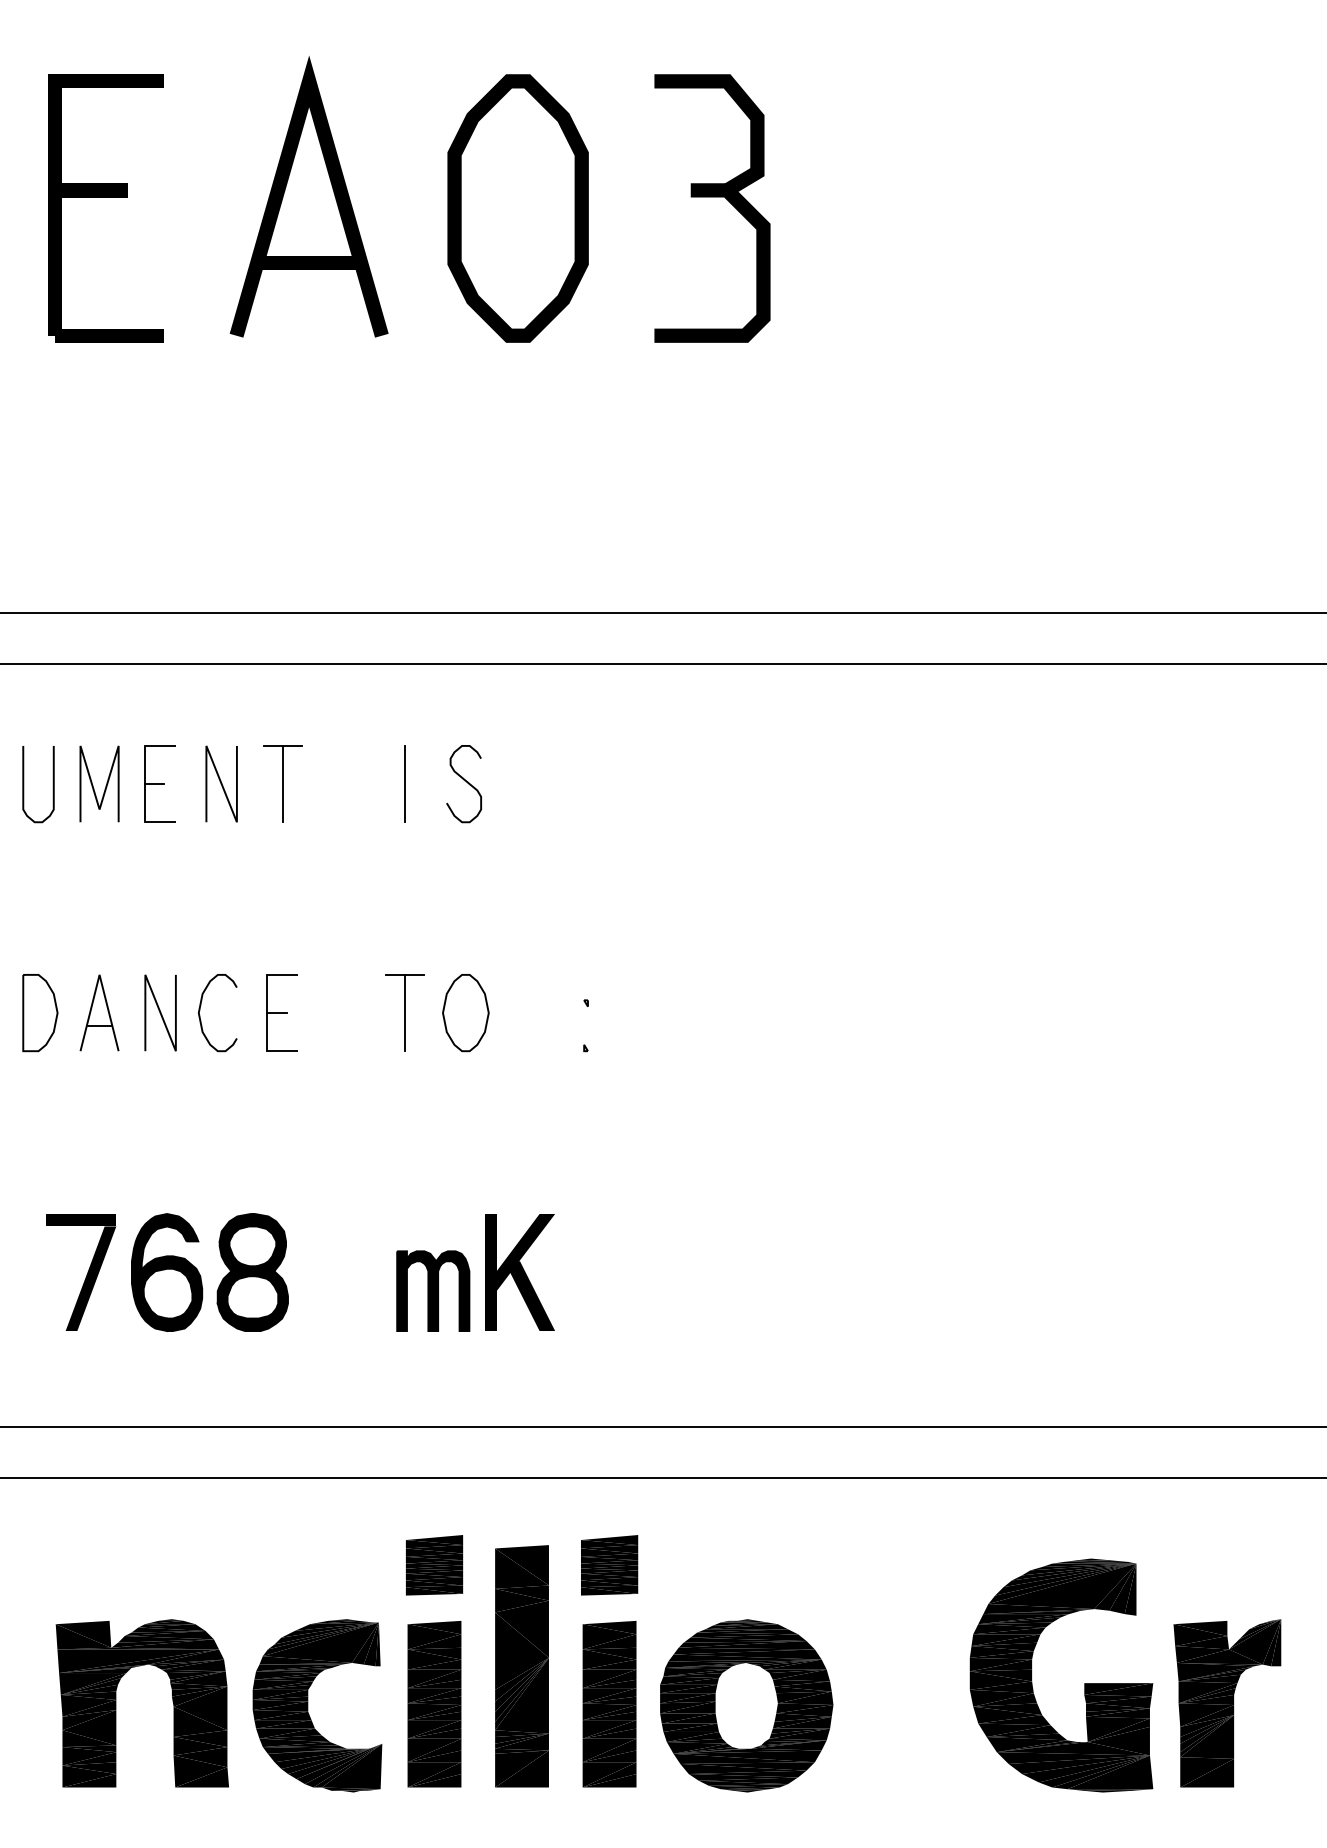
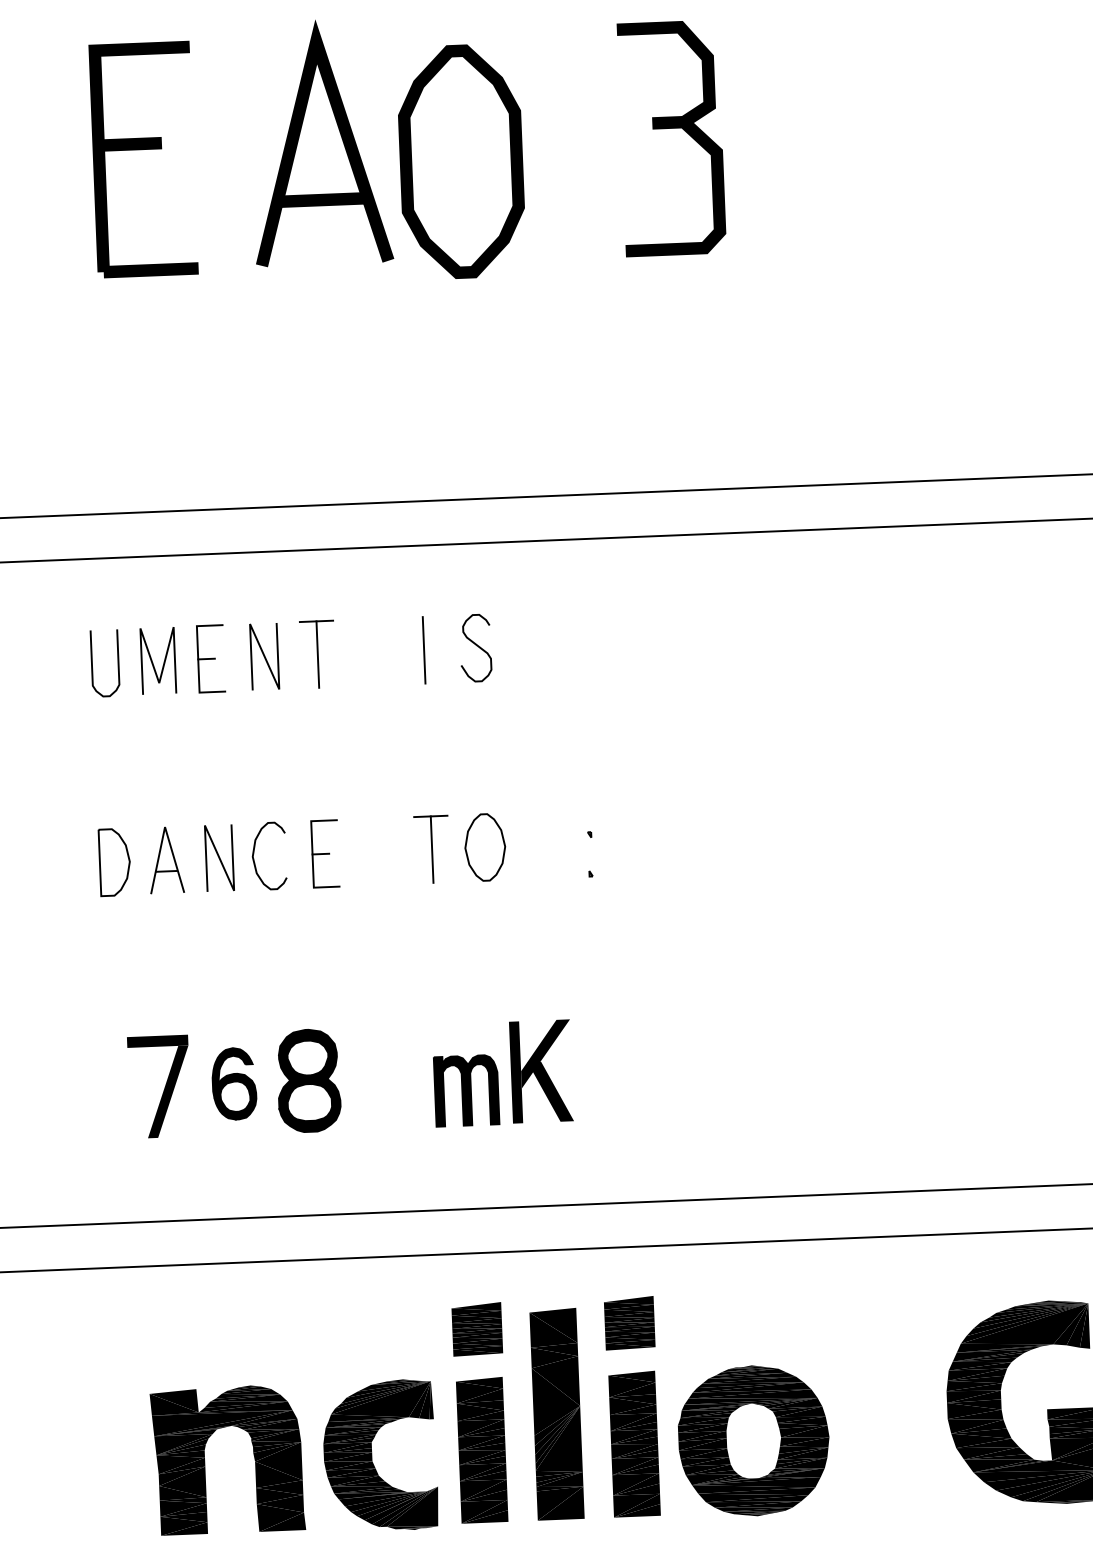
part: (517, 208) -> (460, 161), moved
part: (167, 1272) -> (234, 1083), size x0.7

